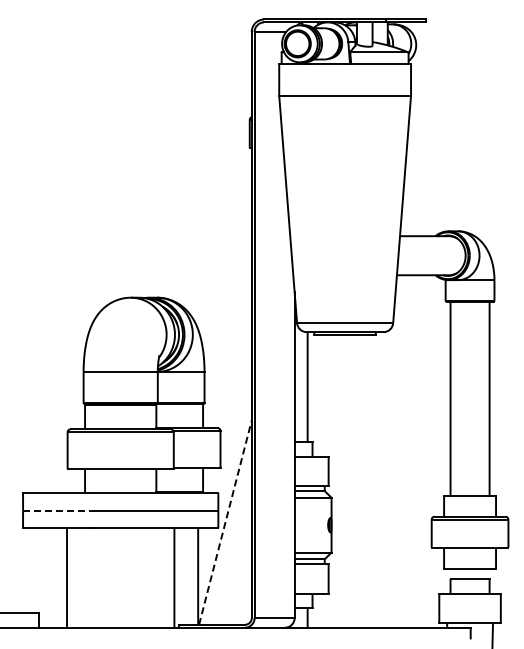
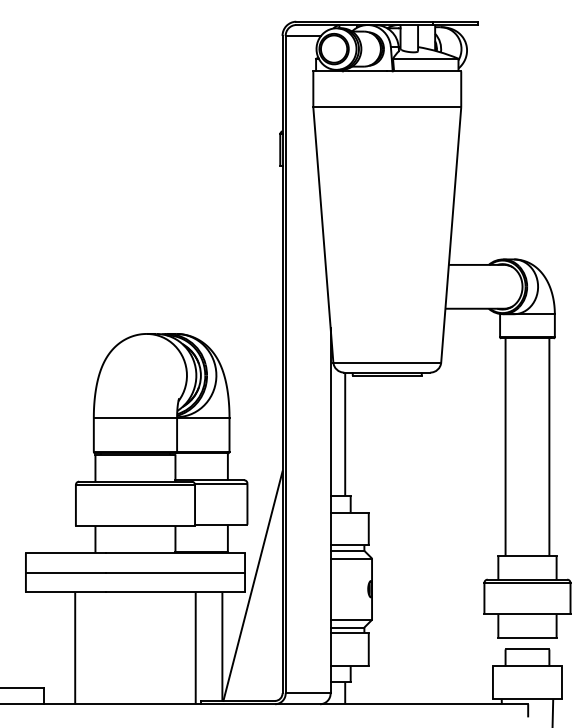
line: (59, 510) -> (66, 572), dashed -> solid
line: (225, 522) -> (253, 586), dashed -> solid

